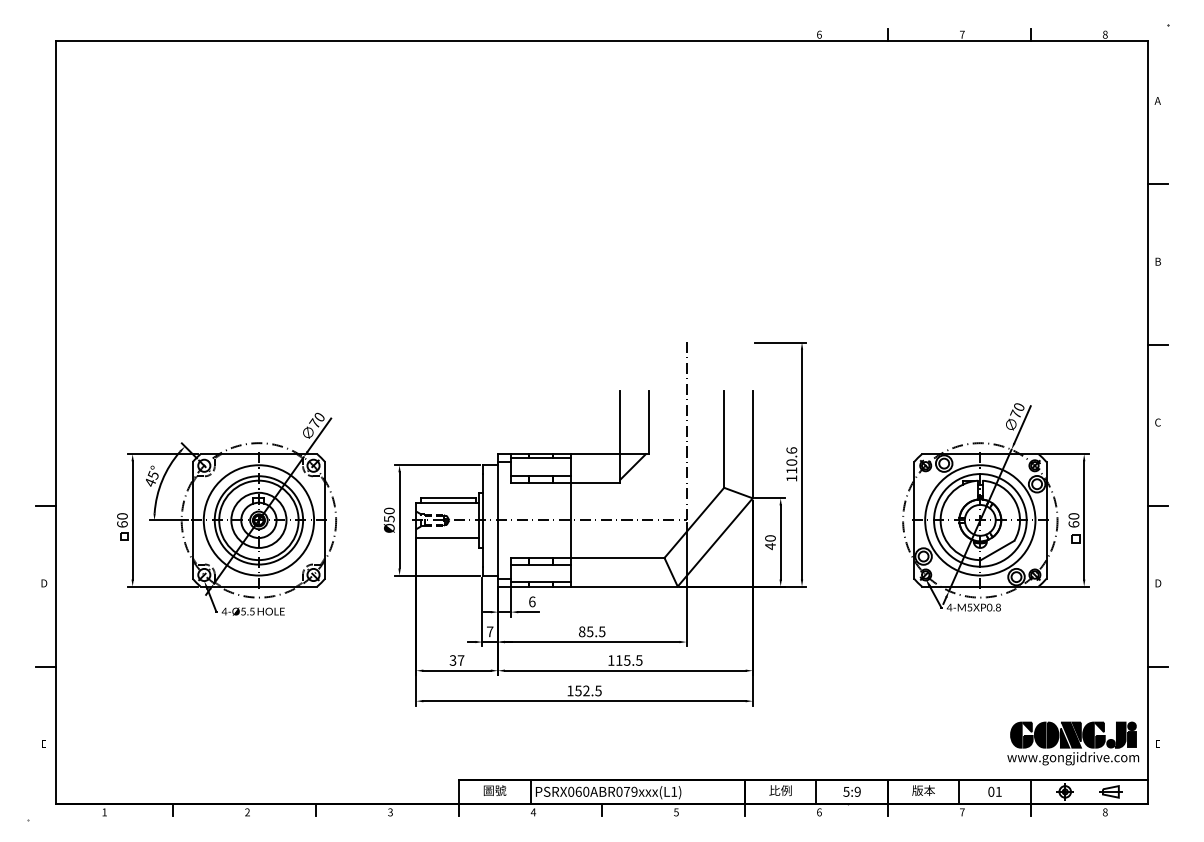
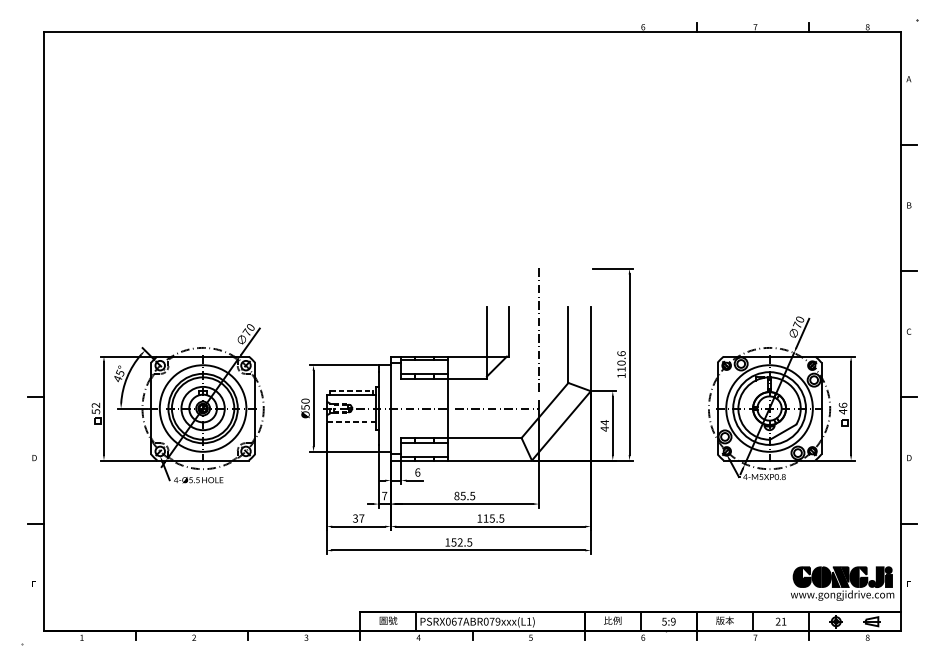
line: (448, 498) -> (351, 391), solid -> dashed
text: (122, 520) -> (95, 408), 60 -> 52
text: (1073, 520) -> (842, 408), 60 -> 46
line: (447, 538) -> (351, 422), solid -> dashed
text: (770, 538) -> (604, 422), 40 -> 44
text: (586, 791) -> (460, 621), PSRX060ABR079xxx(L1) -> PSRX067ABR079xxx(L1)
text: (991, 791) -> (778, 621), 01 -> 21

